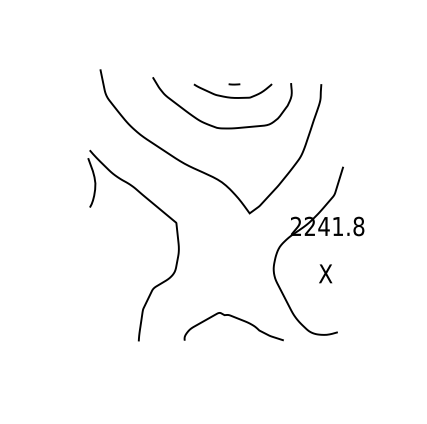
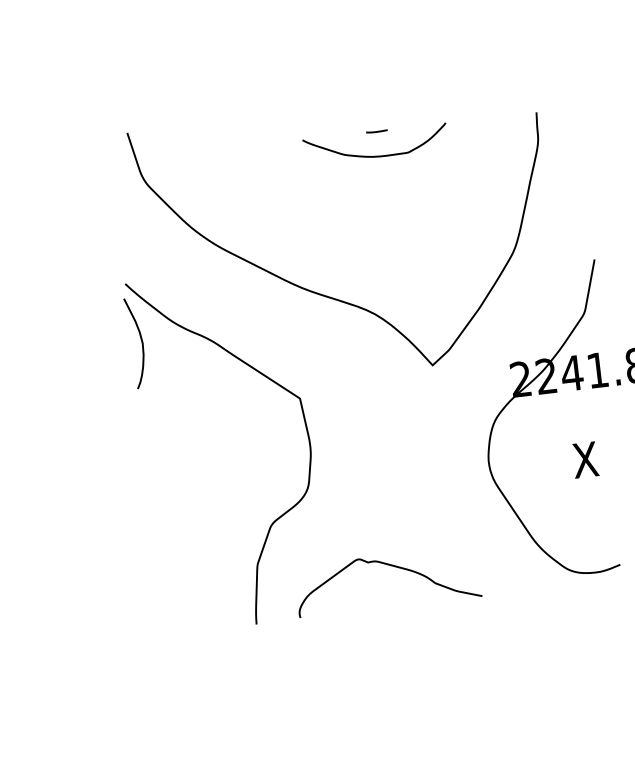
curve: (211, 124) -> (343, 210), removed
curve: (234, 318) -> (387, 566), moved

